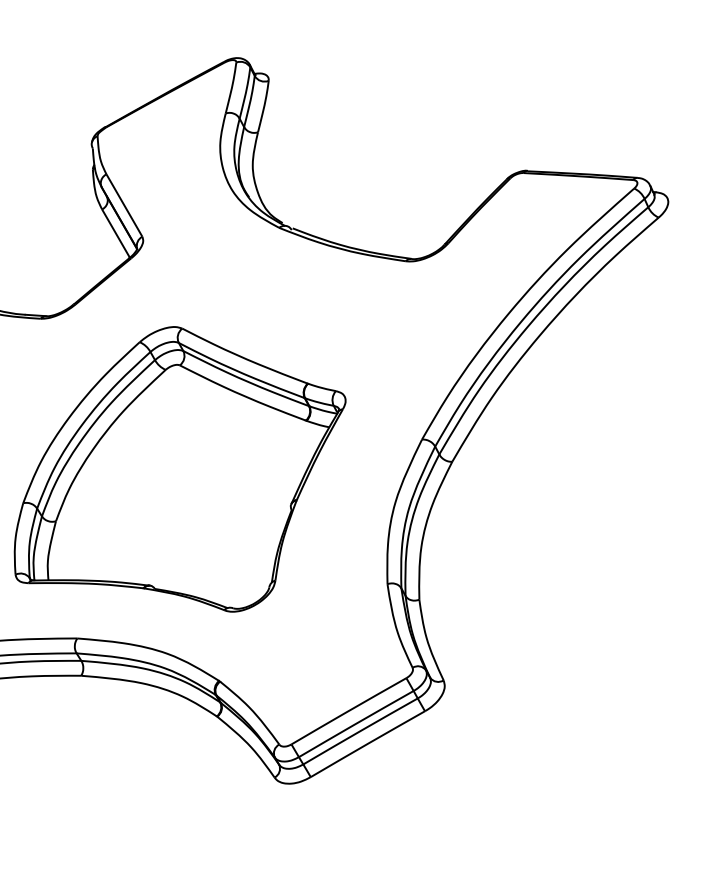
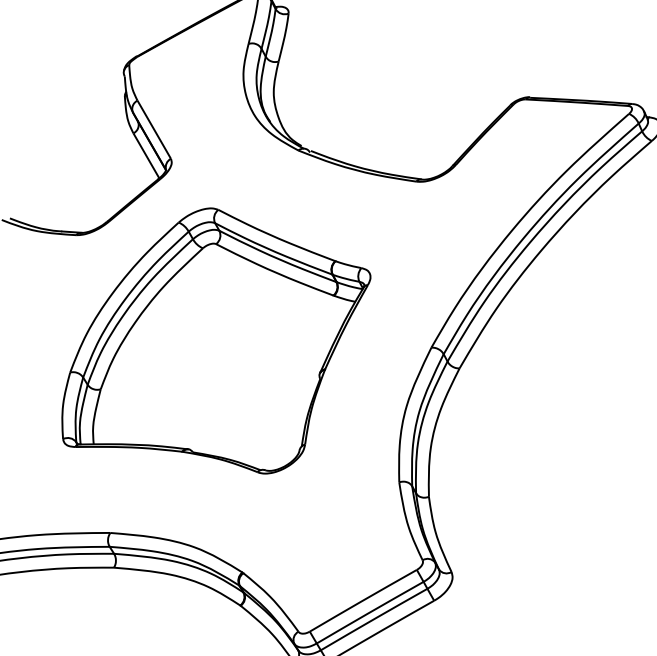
part: (179, 469) -> (215, 341), moved

